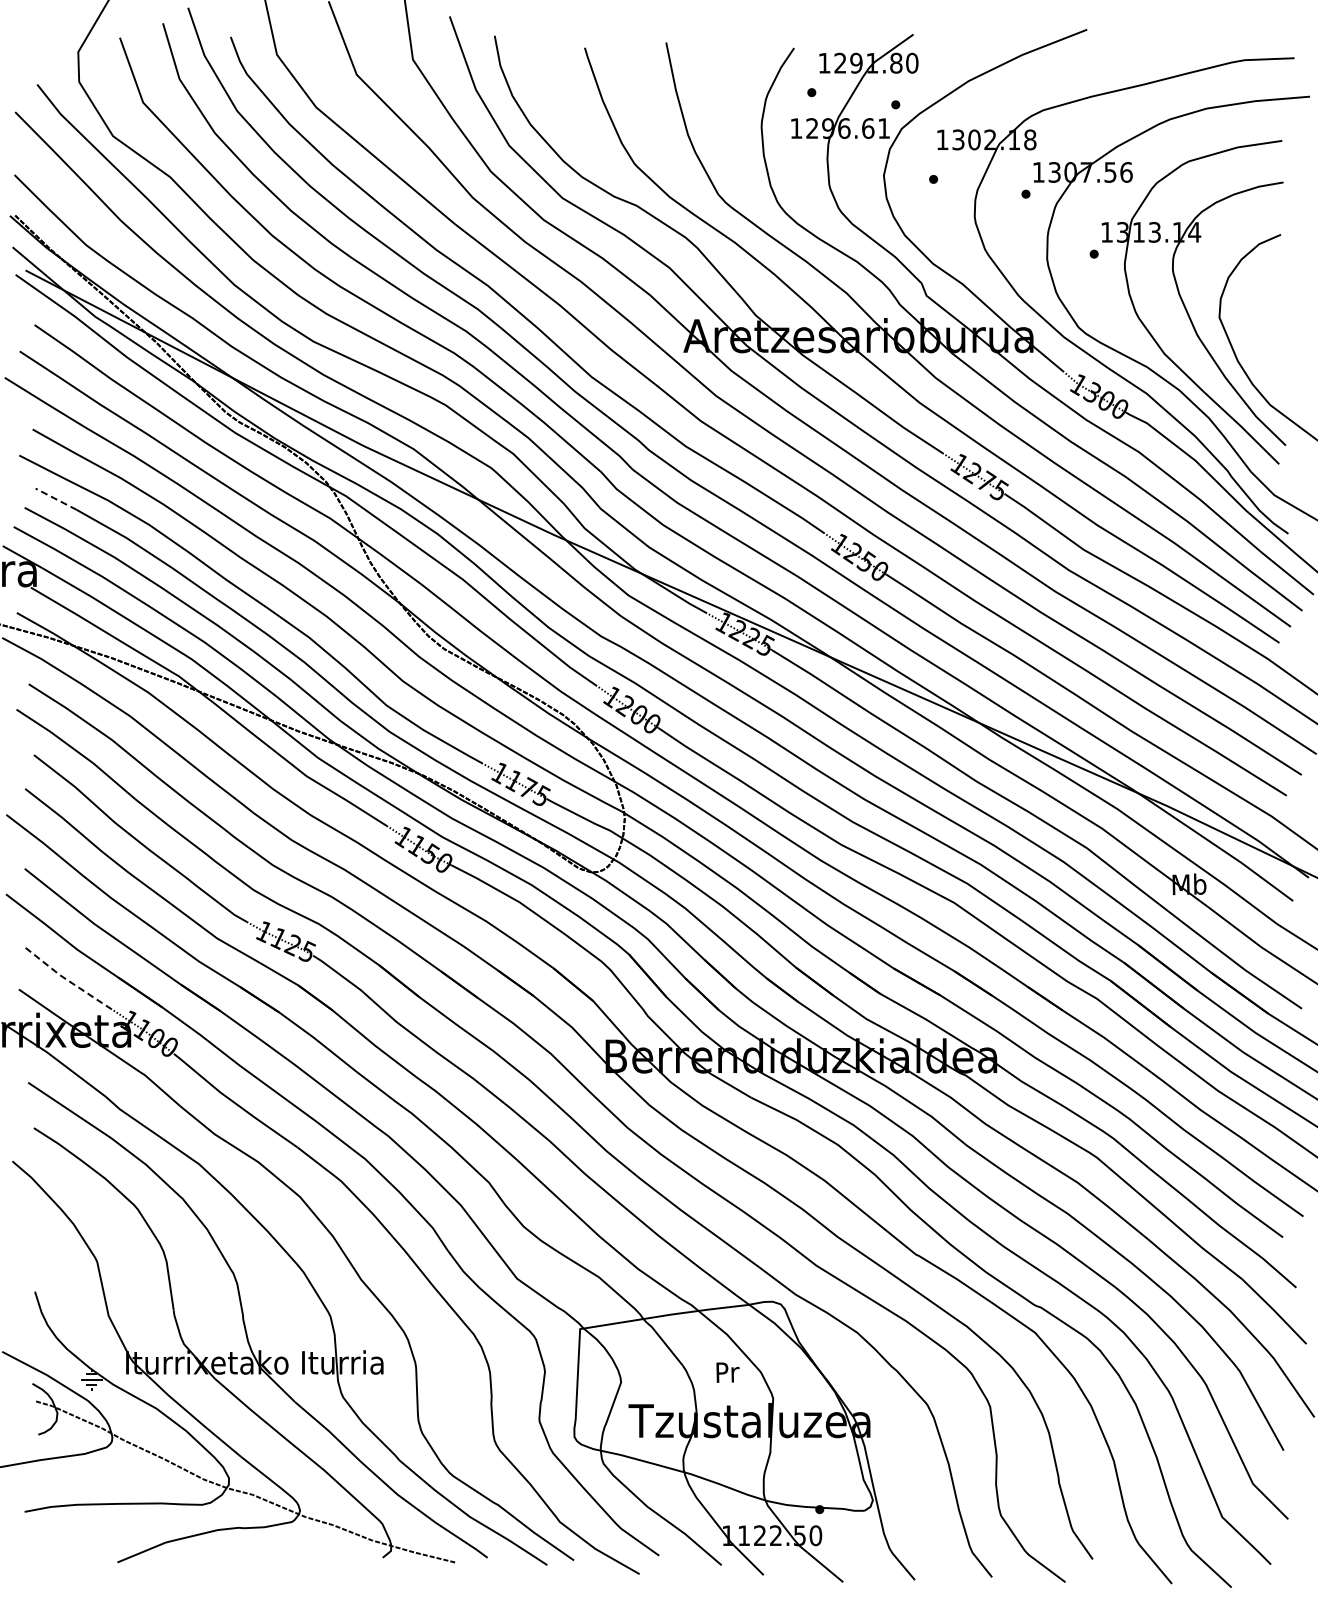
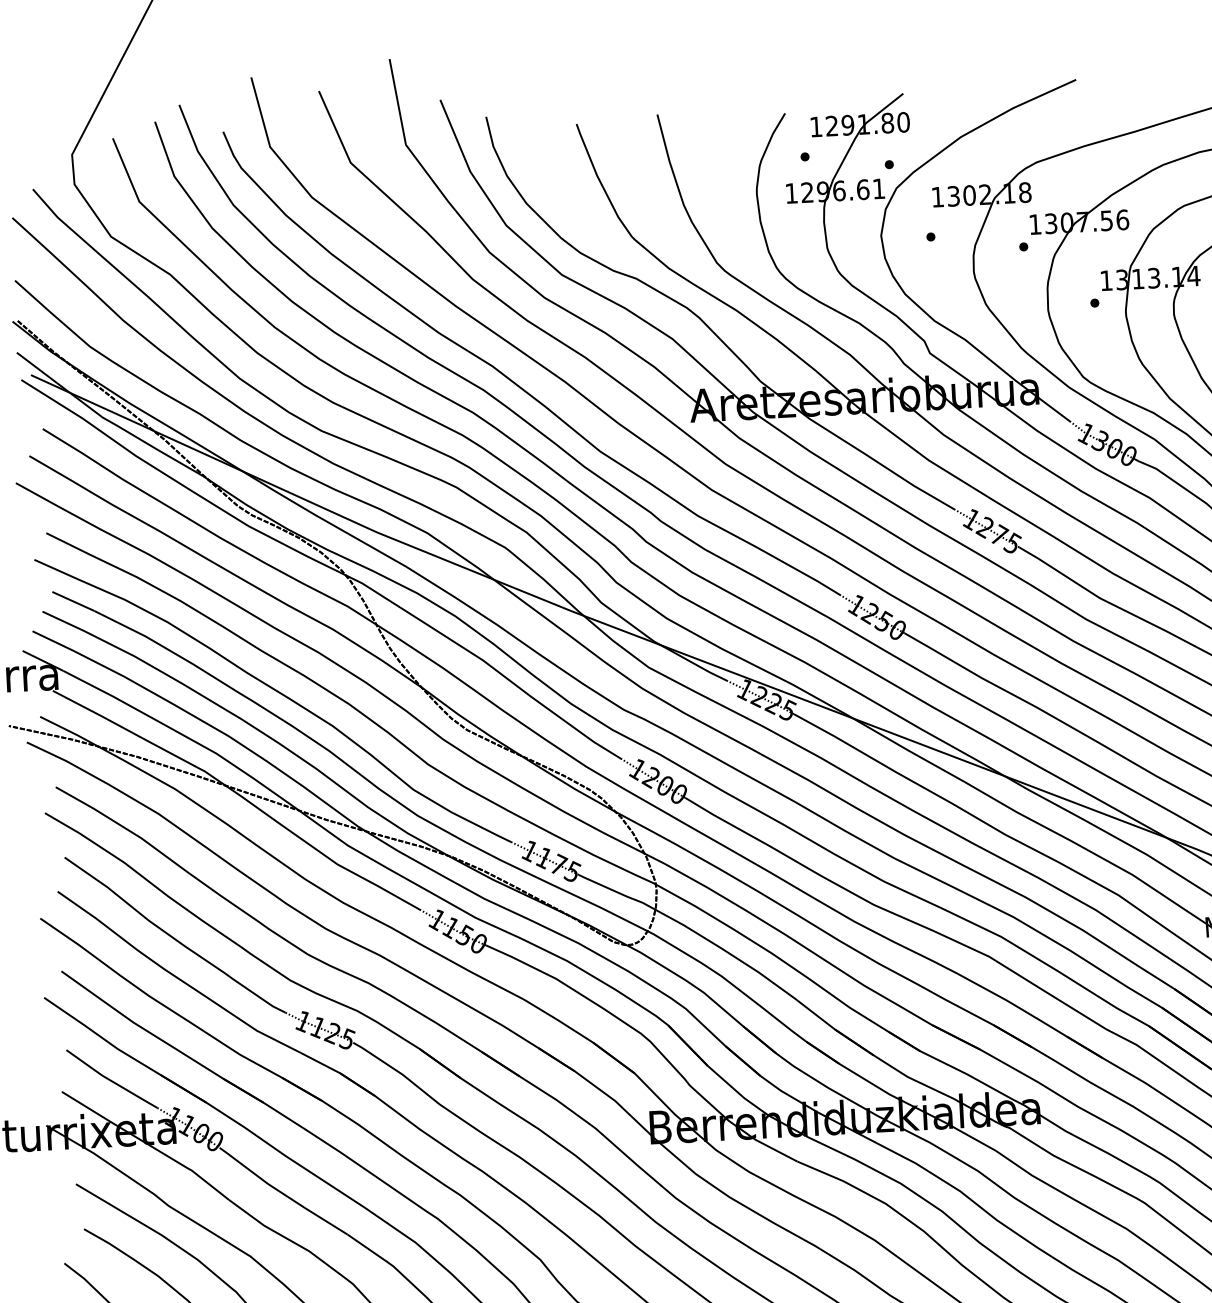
line: (55, 499) -> (72, 601), dashed -> solid
line: (68, 980) -> (110, 1080), dashed -> solid

